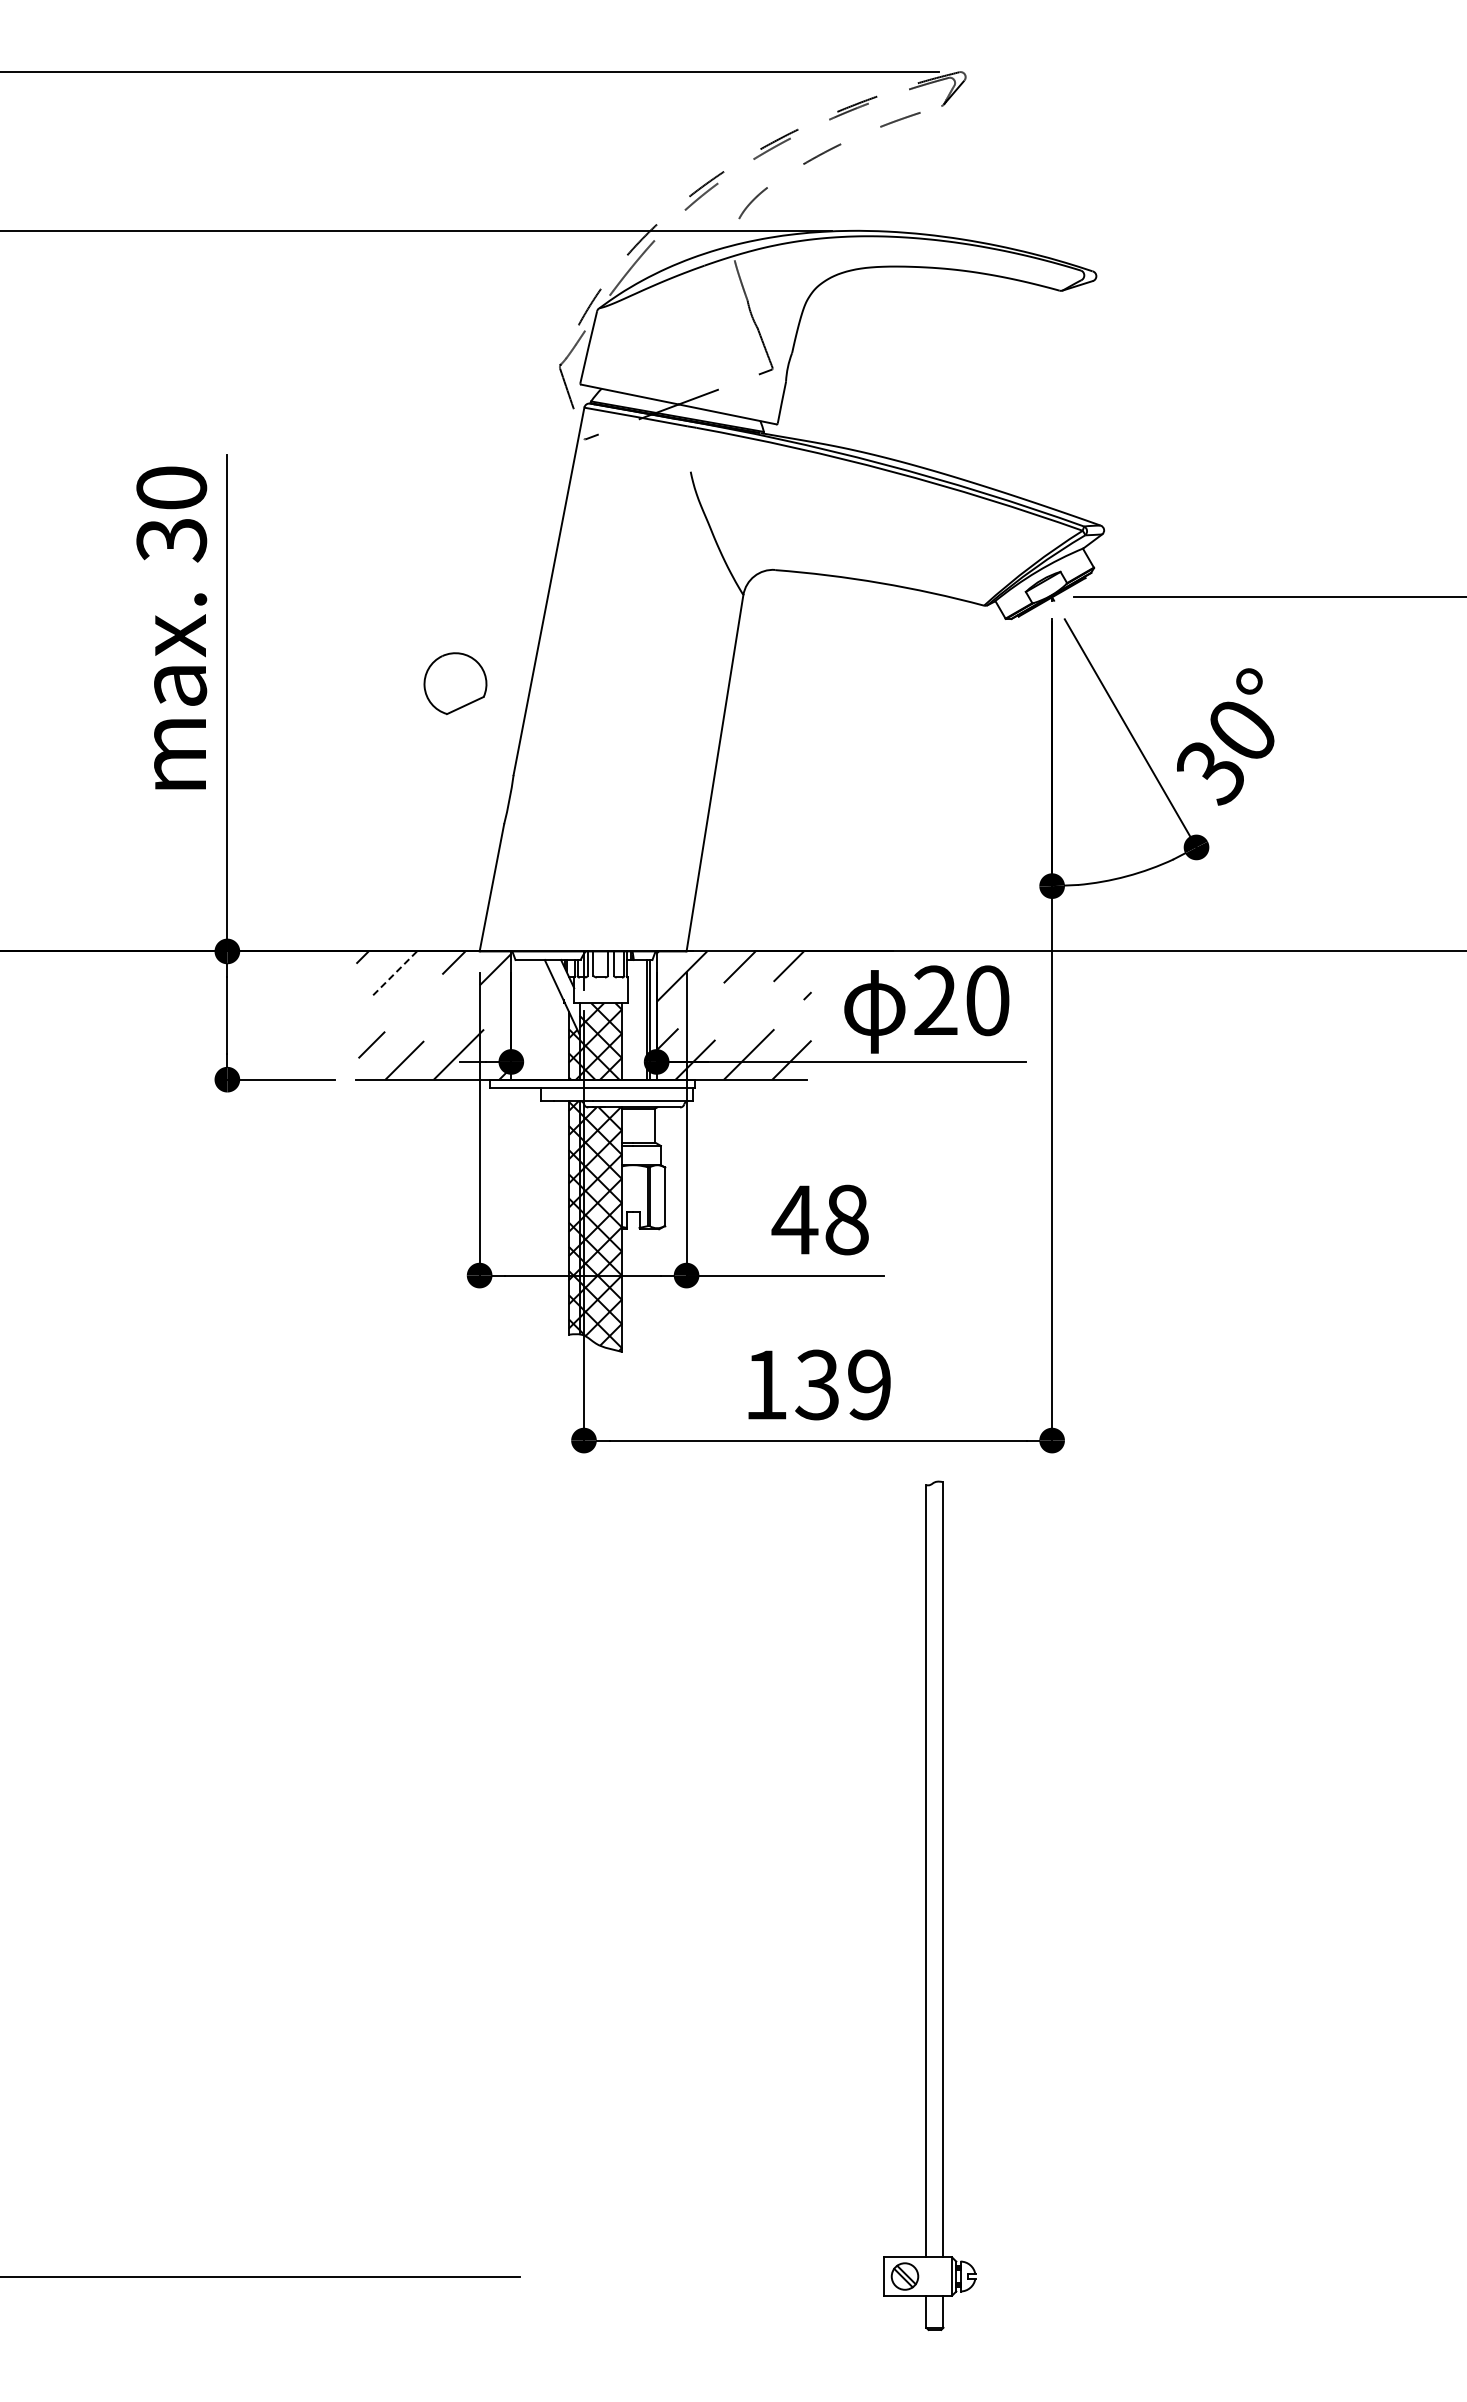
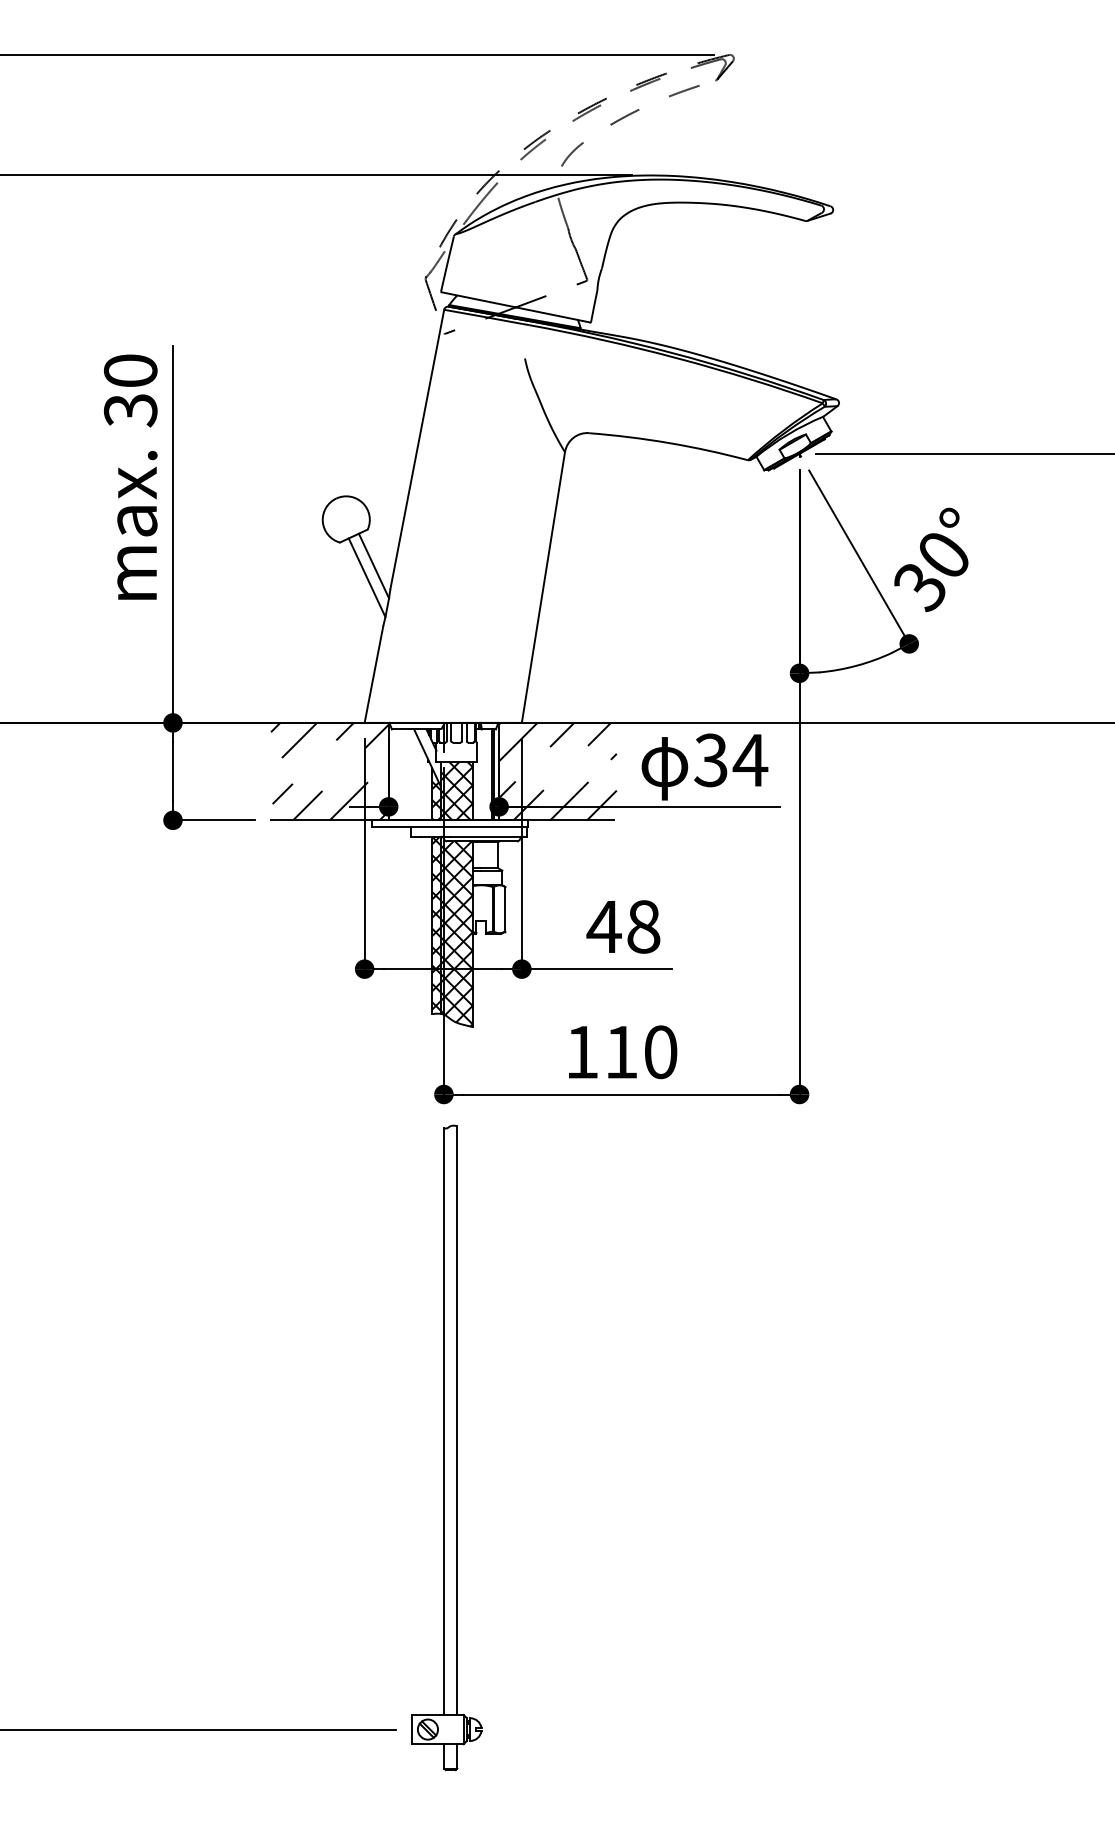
line: (491, 744) -> (373, 565), added
line: (482, 760) -> (366, 577), added
line: (393, 974) -> (299, 740), dashed -> solid
text: (961, 1000) -> (730, 760), 20 -> 34
text: (843, 1384) -> (641, 1051), 139 -> 110
part: (929, 1905) -> (446, 1447), moved

